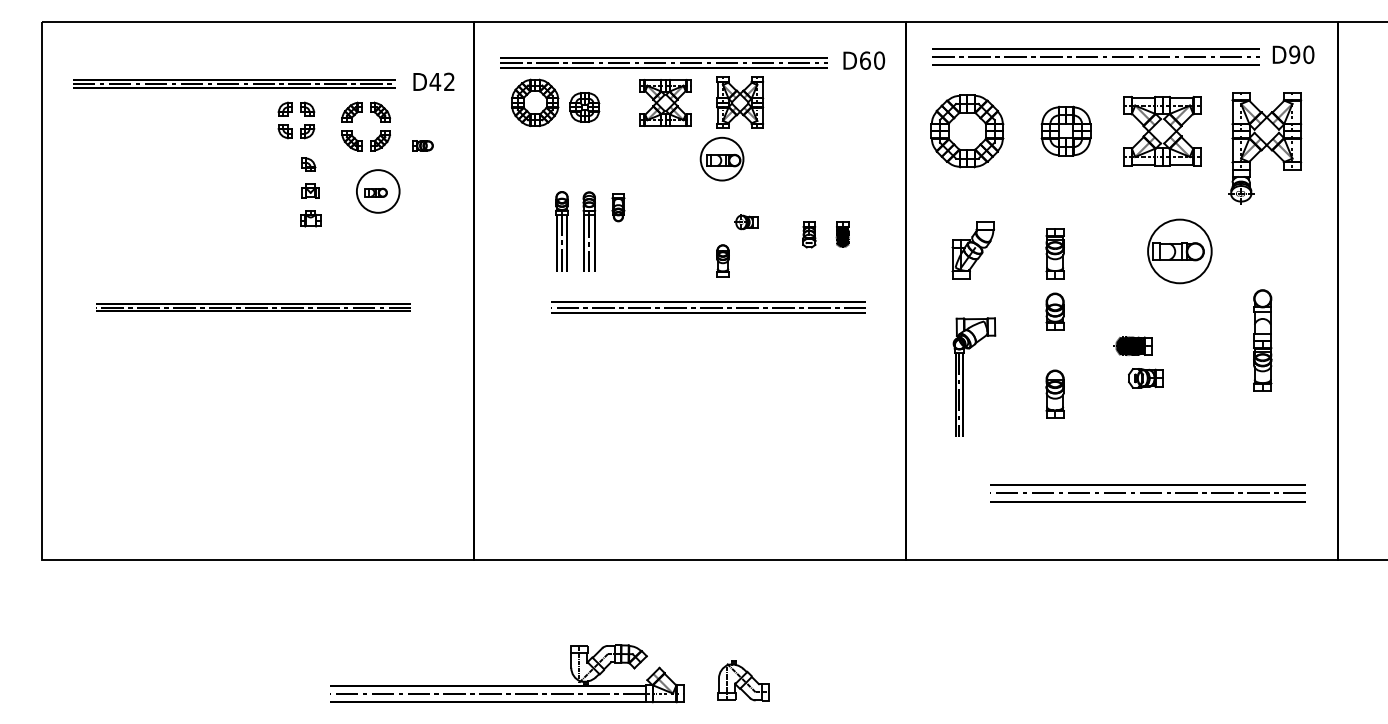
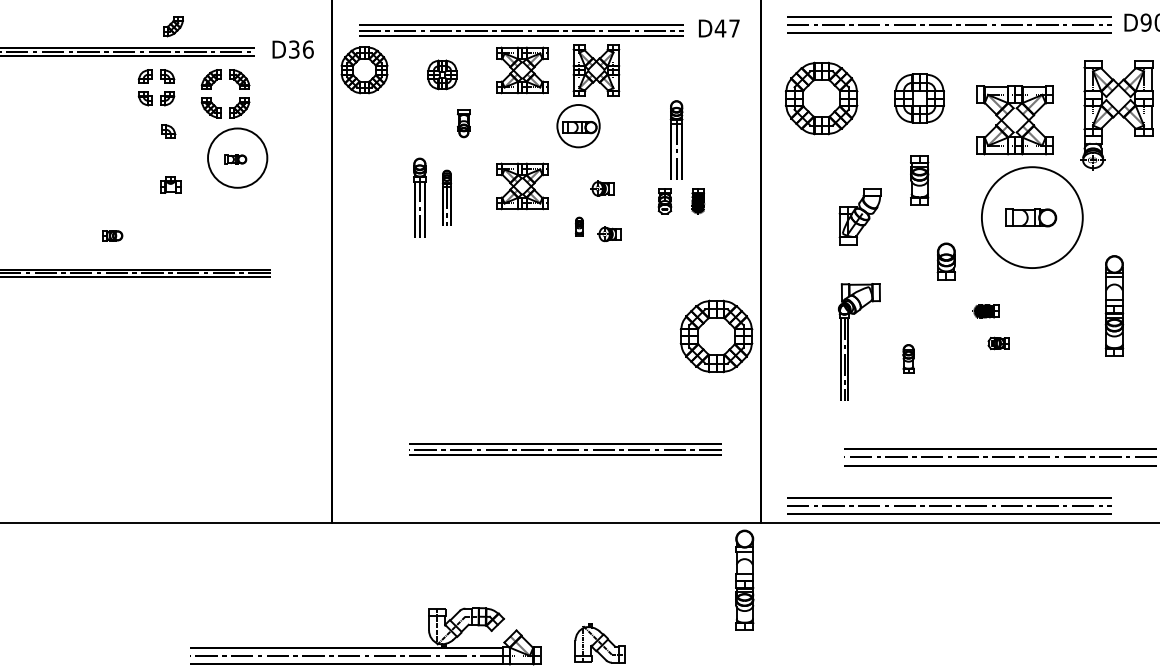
part: (313, 58) -> (173, 26), added
text: (872, 60) -> (727, 28), D60 -> D47
text: (442, 81) -> (301, 49), D42 -> D36
part: (535, 102) -> (364, 69), moved
part: (1162, 131) -> (1015, 120), moved
part: (422, 145) -> (112, 235), moved
part: (820, 173) -> (676, 140), added
part: (310, 190) -> (170, 157), removed
circle: (377, 191) -> (236, 158), size x1.4
part: (618, 207) -> (463, 123), moved
part: (665, 219) -> (522, 185), added
part: (589, 231) -> (447, 197), size x0.7
part: (972, 250) -> (859, 216), moved
circle: (1179, 251) -> (1031, 217), size x1.6
part: (1054, 253) -> (918, 180), moved
part: (722, 260) -> (578, 226), size x0.6
part: (753, 268) -> (609, 234), added
part: (708, 307) -> (565, 449), moved
part: (1054, 311) -> (945, 261), moved
part: (1132, 345) -> (985, 310), size x0.7
part: (861, 371) -> (716, 336), added
part: (963, 376) -> (848, 341), moved
part: (1145, 378) -> (998, 343), size x0.6
part: (1054, 393) -> (908, 358), size x0.6
part: (1095, 541) -> (948, 505), added
part: (889, 617) -> (744, 580), added

